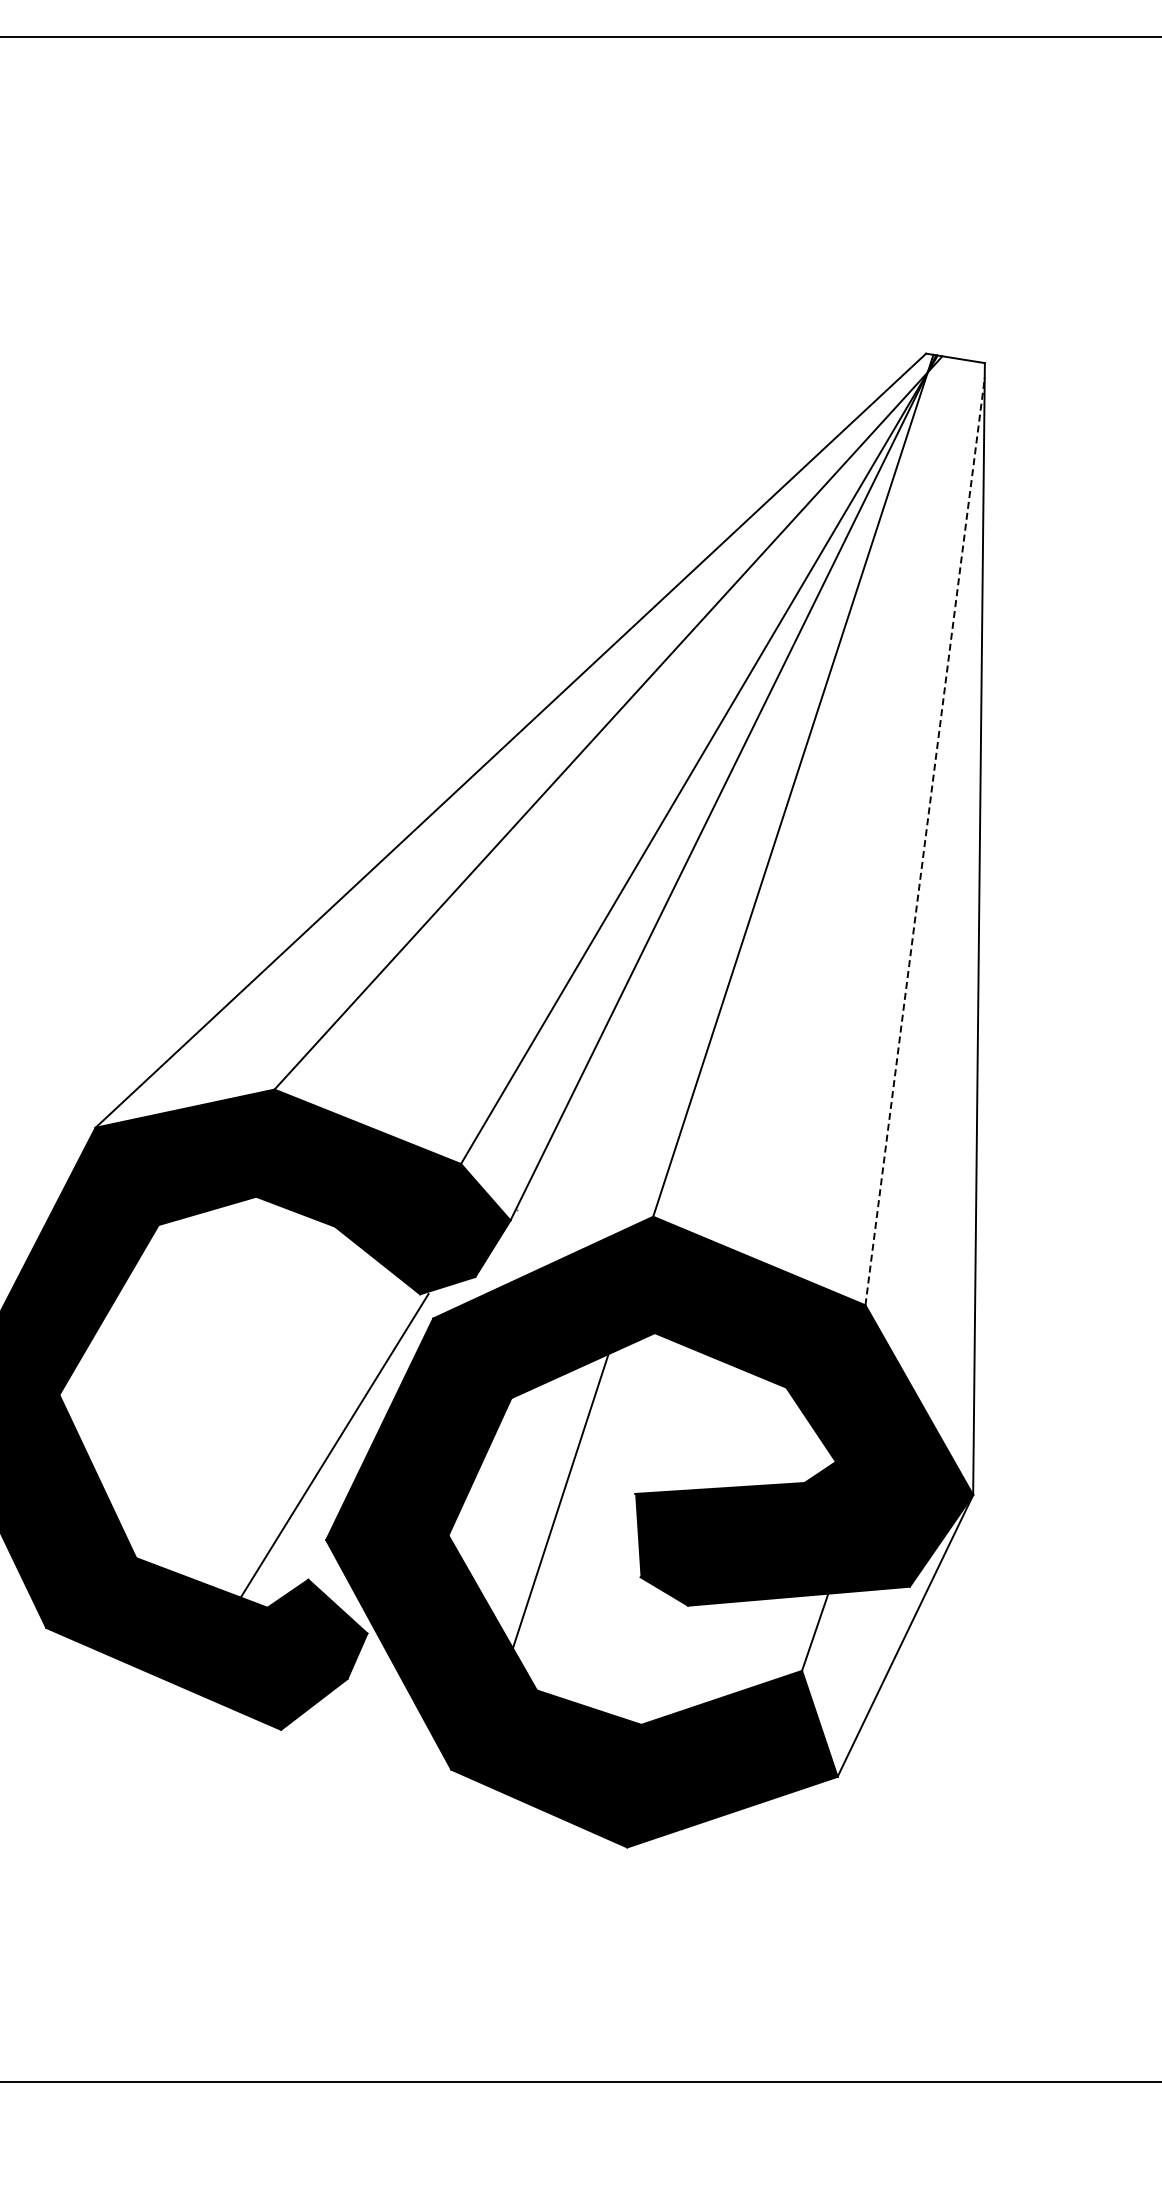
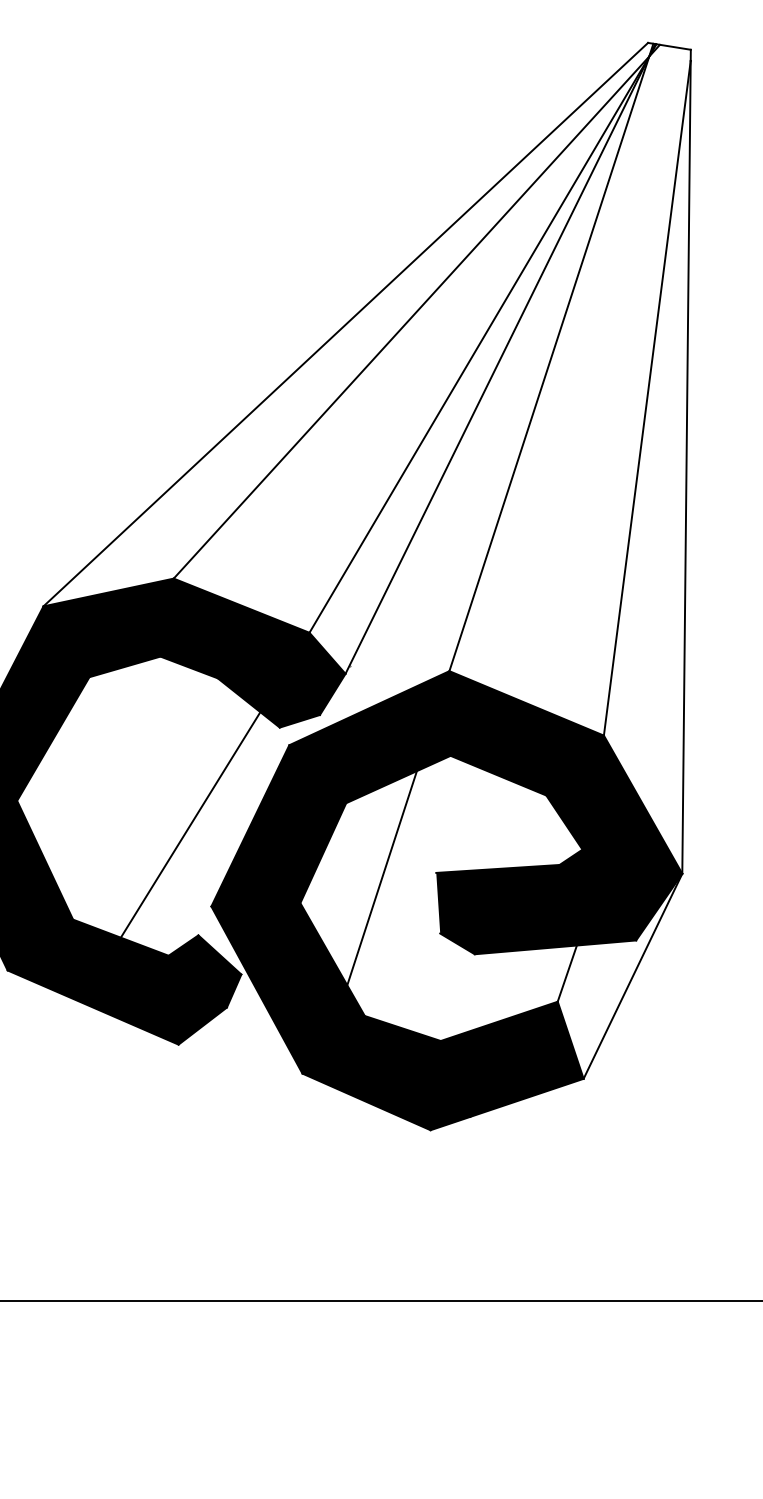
line: (925, 841) -> (647, 398), dashed -> solid
line: (332, 1448) -> (190, 824), moved

